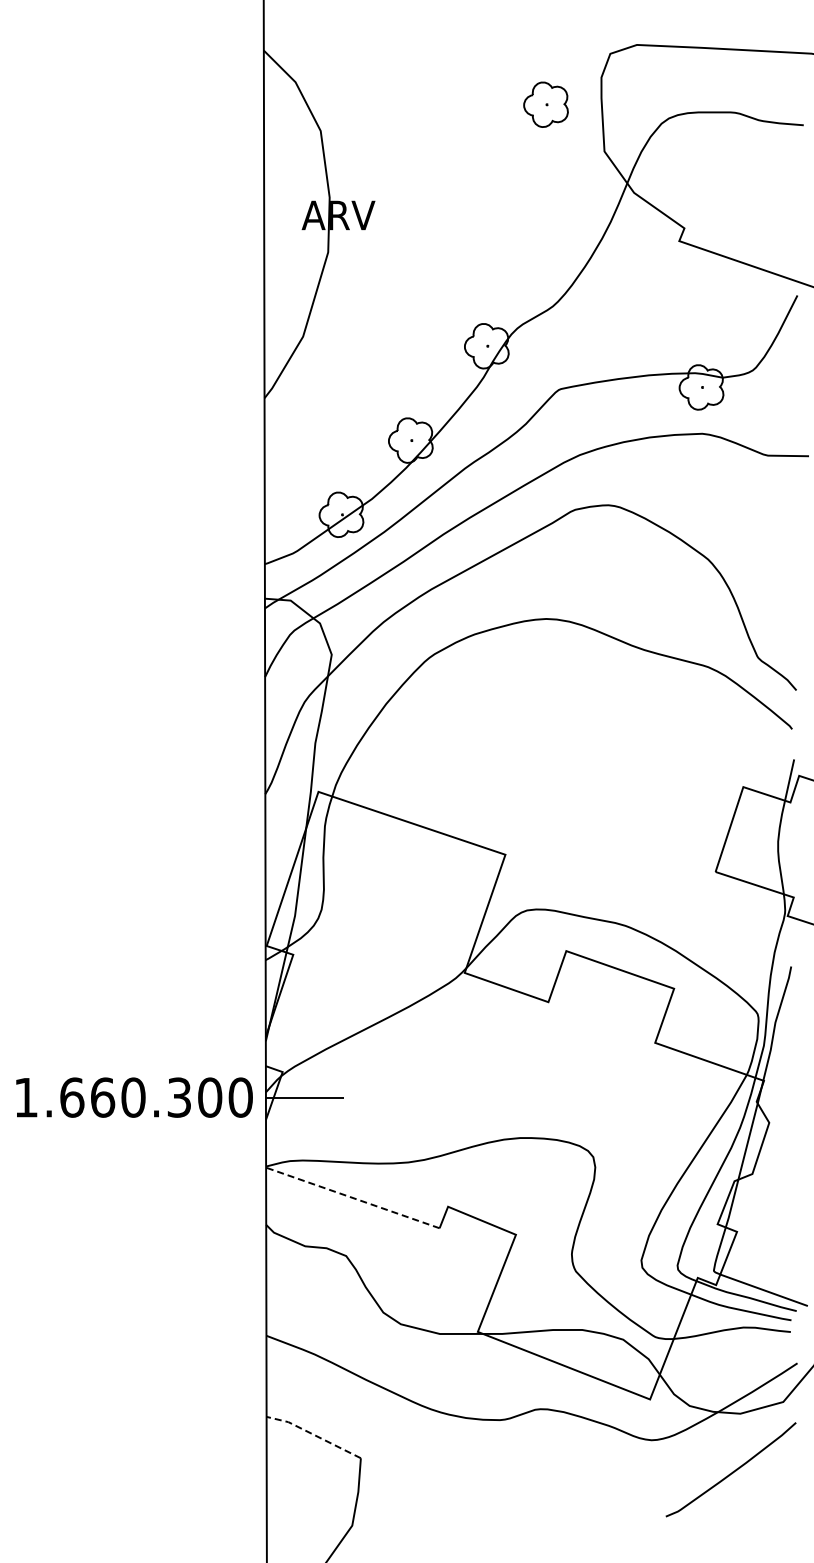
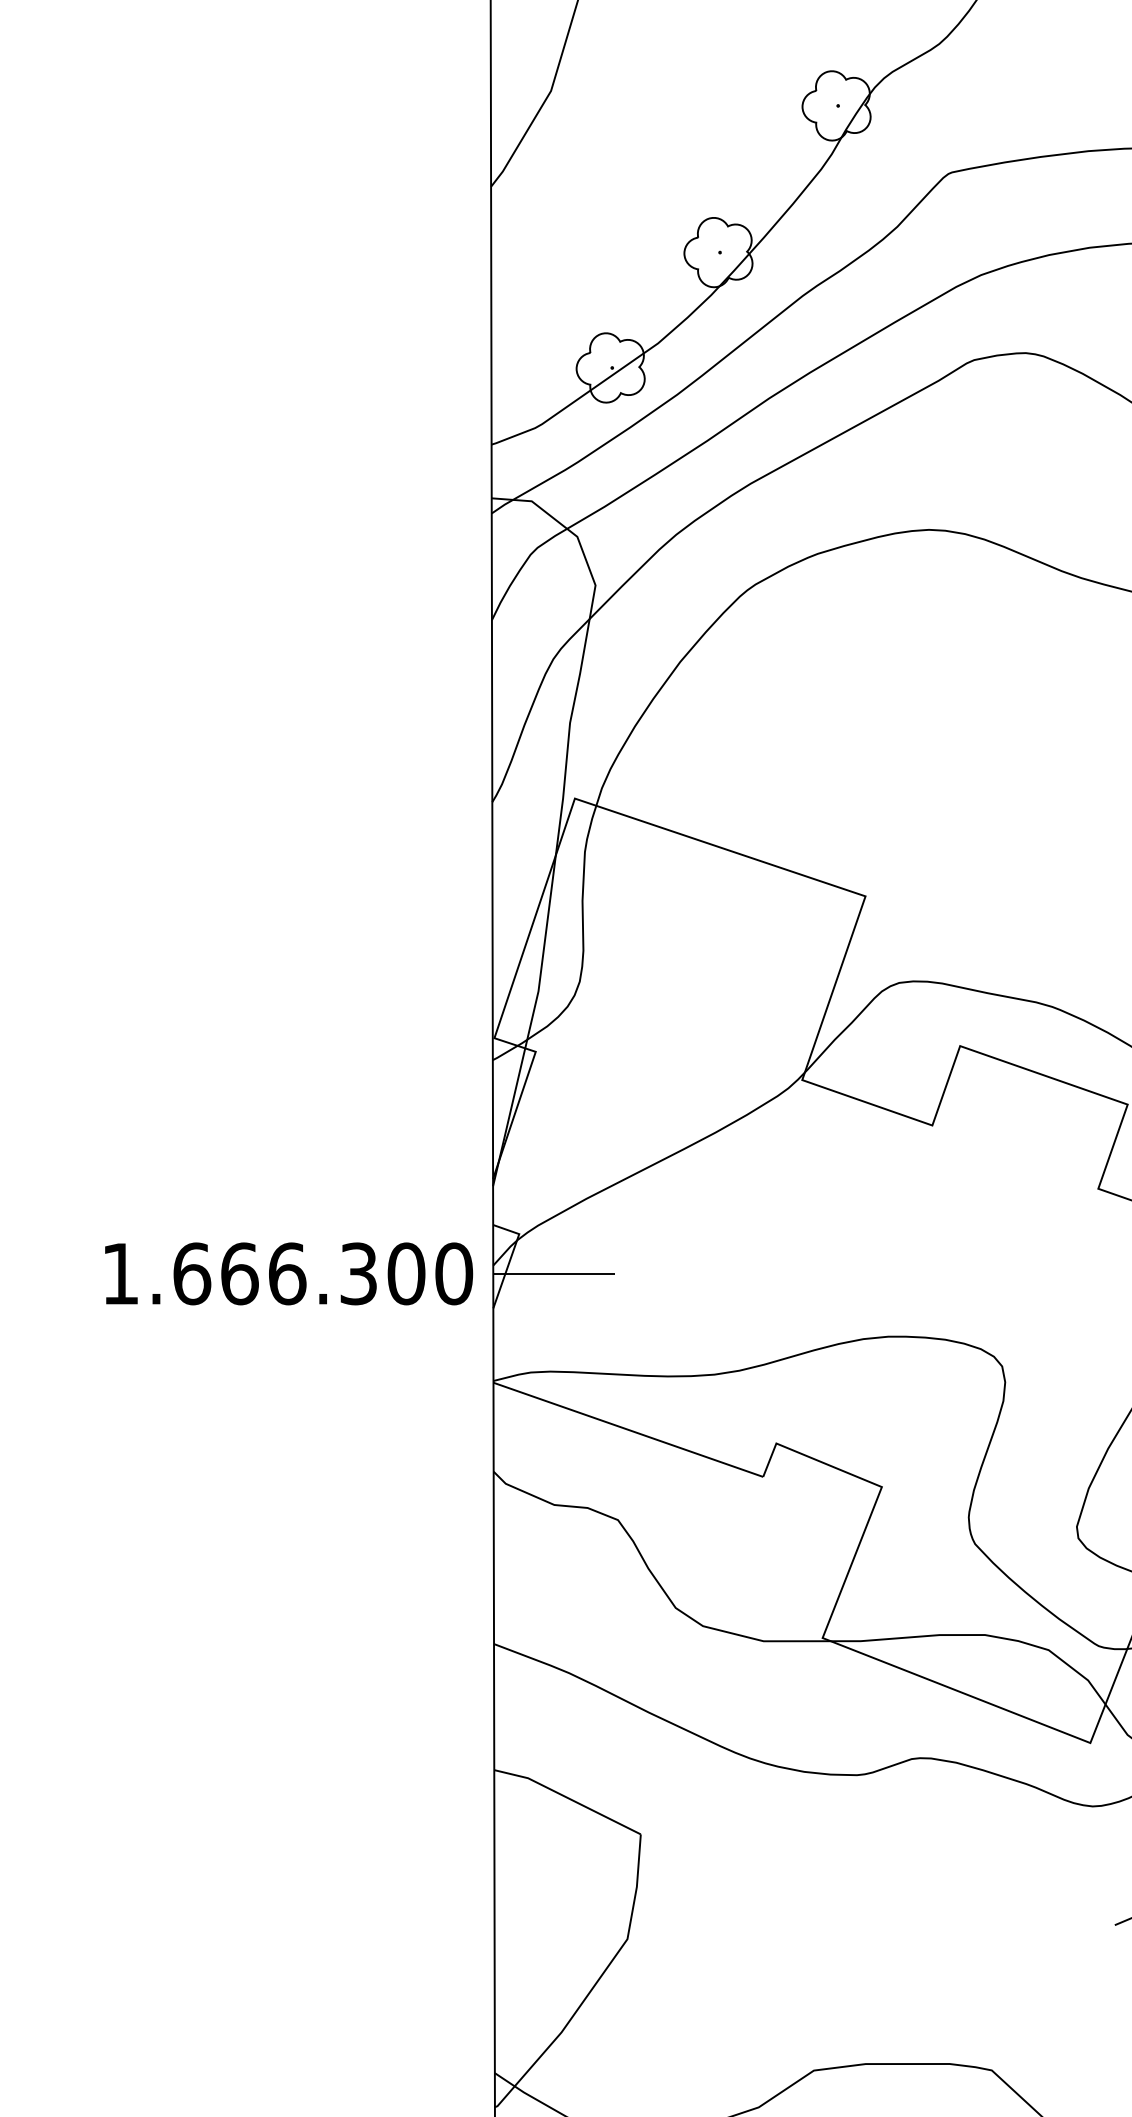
text: (133, 1097) -> (287, 1273), 1.660.300 -> 1.666.300
line: (352, 1197) -> (627, 1429), dashed -> solid
line: (313, 1434) -> (567, 1797), dashed -> solid

